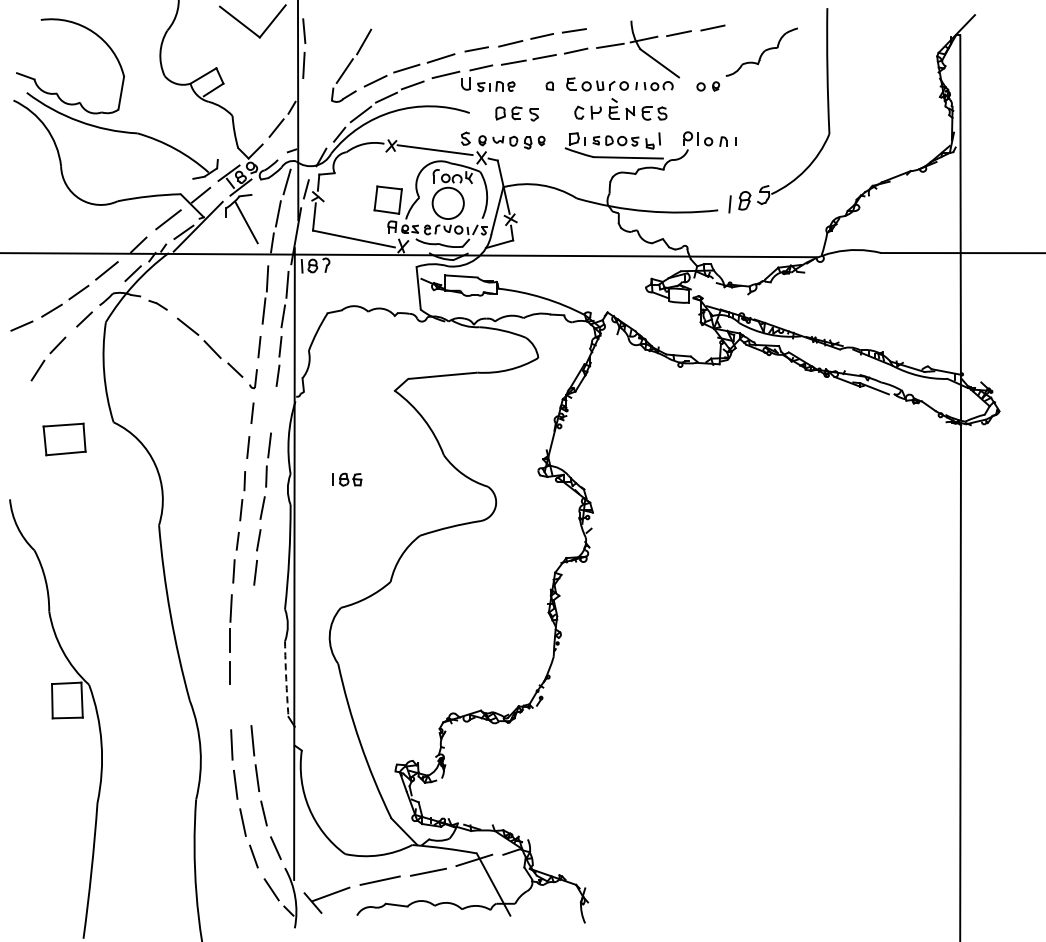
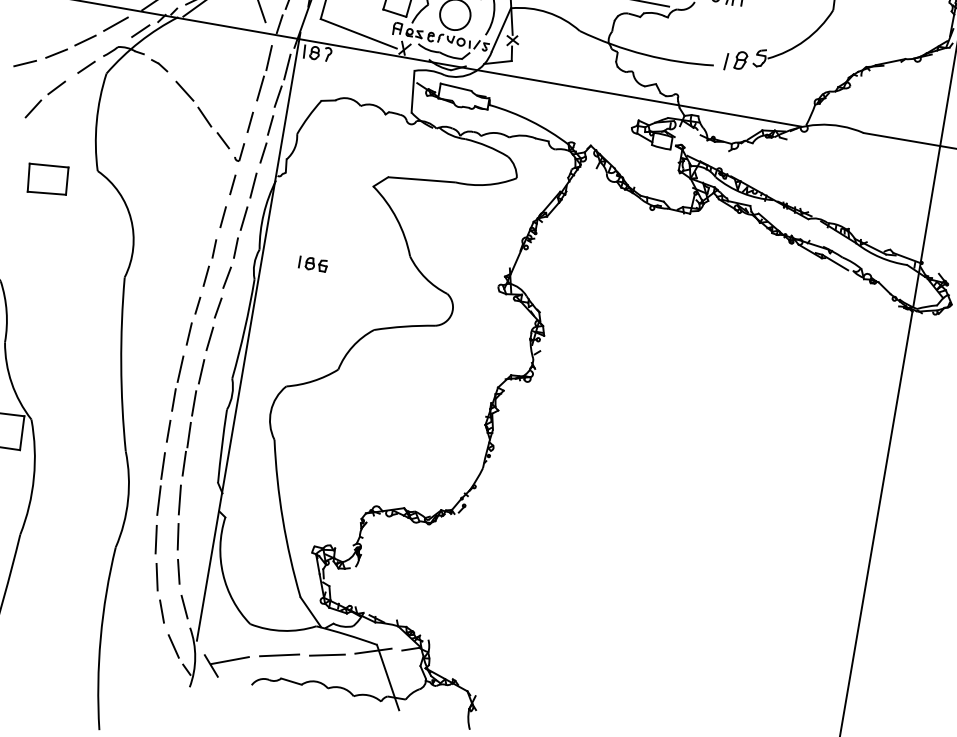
line: (273, 410) -> (253, 185), added
part: (251, 655) -> (192, 417), added
arc: (286, 679) -> (222, 446), dashed -> solid
line: (229, 708) -> (162, 465), added

